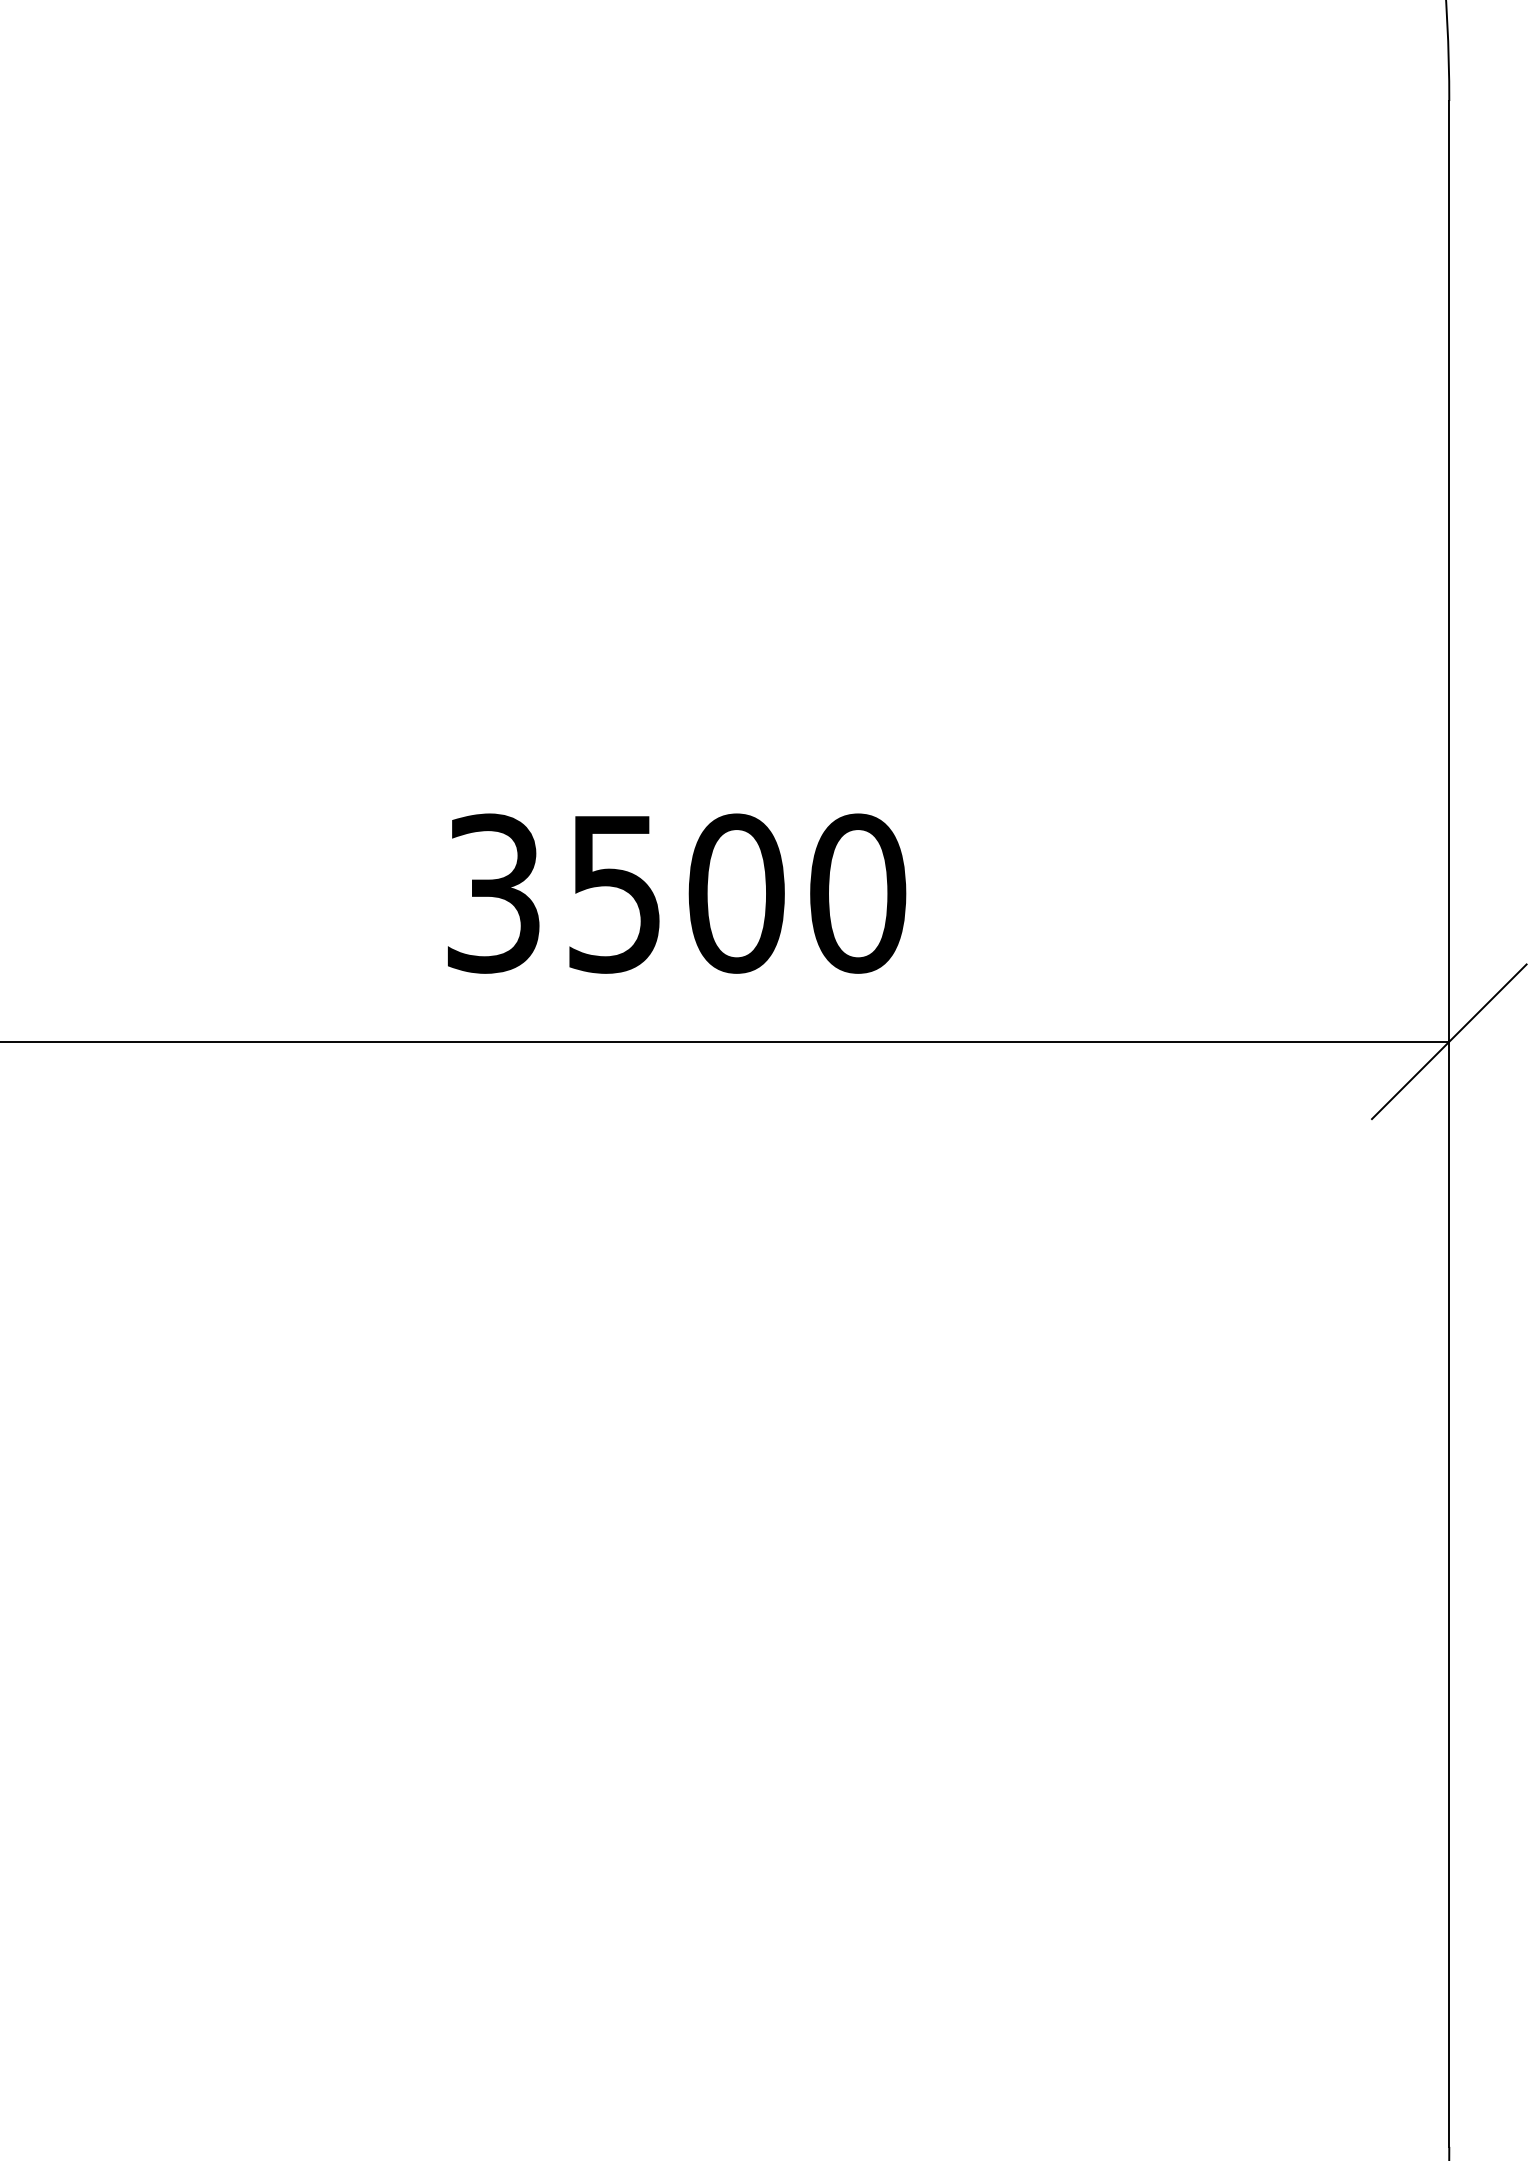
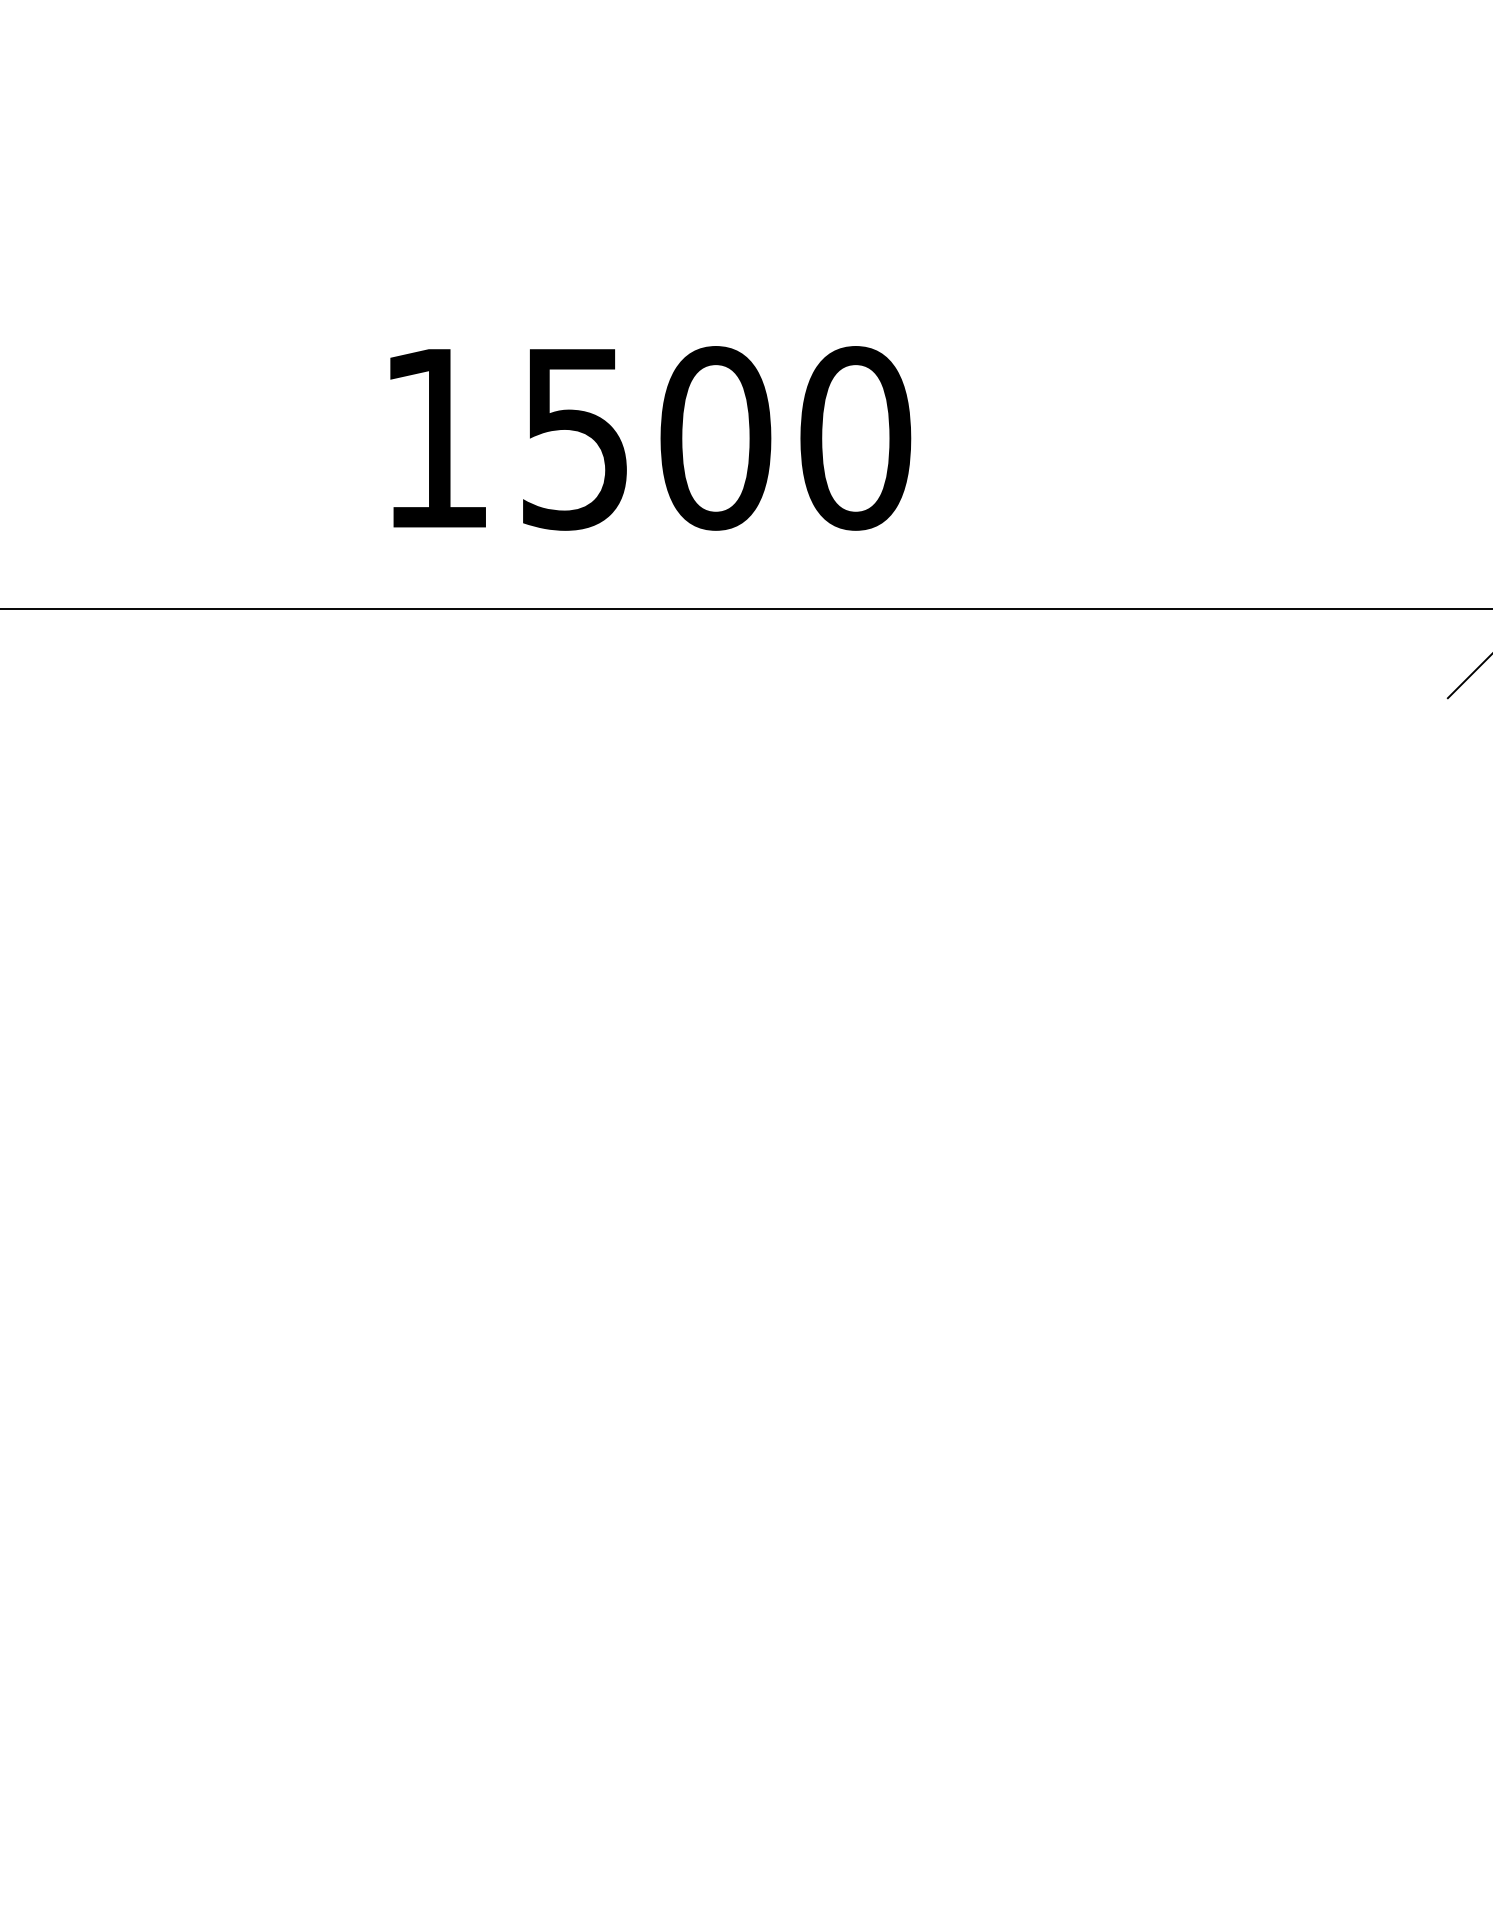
text: (493, 893) -> (435, 438), 3500 -> 1500

